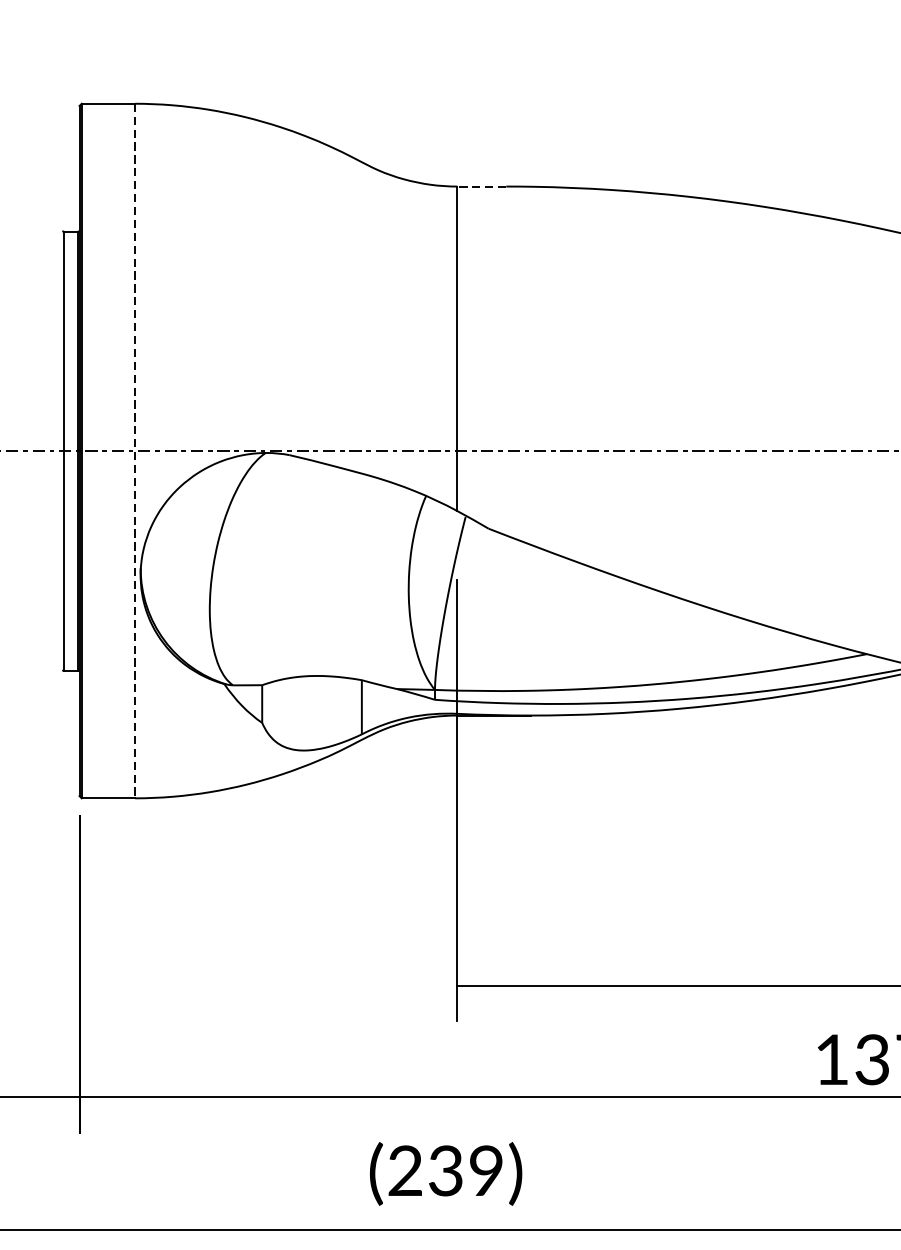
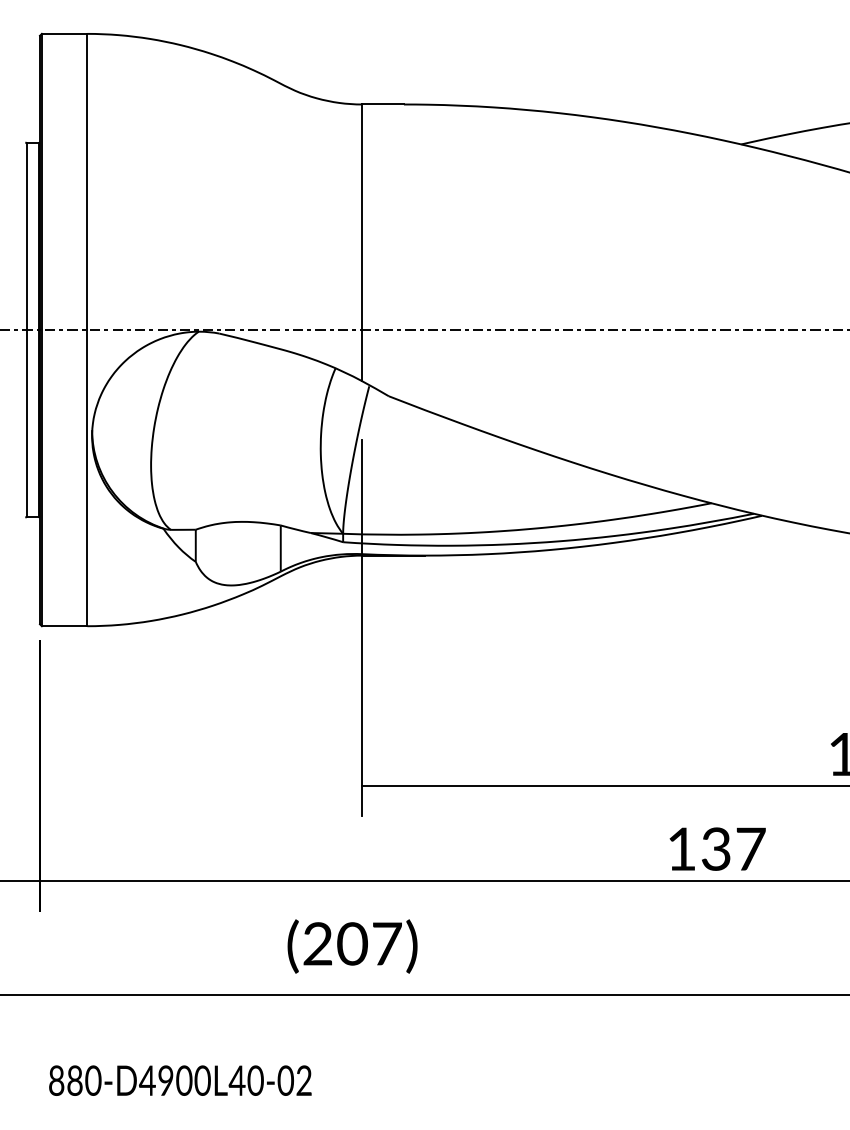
line: (482, 186) -> (383, 104), dashed -> solid
line: (135, 451) -> (87, 330), dashed -> solid
text: (465, 1170) -> (369, 943), (239) -> (207)

